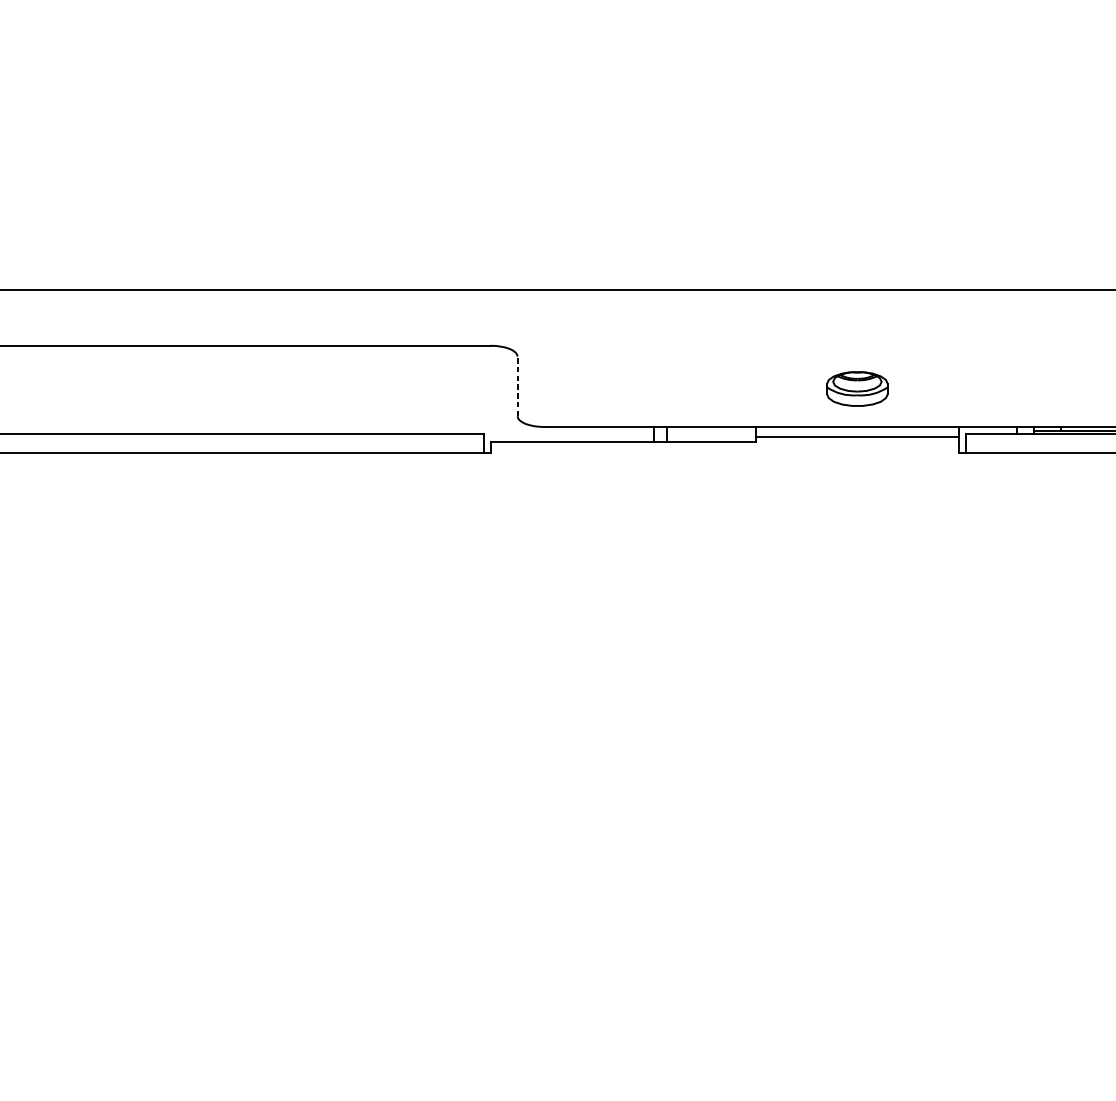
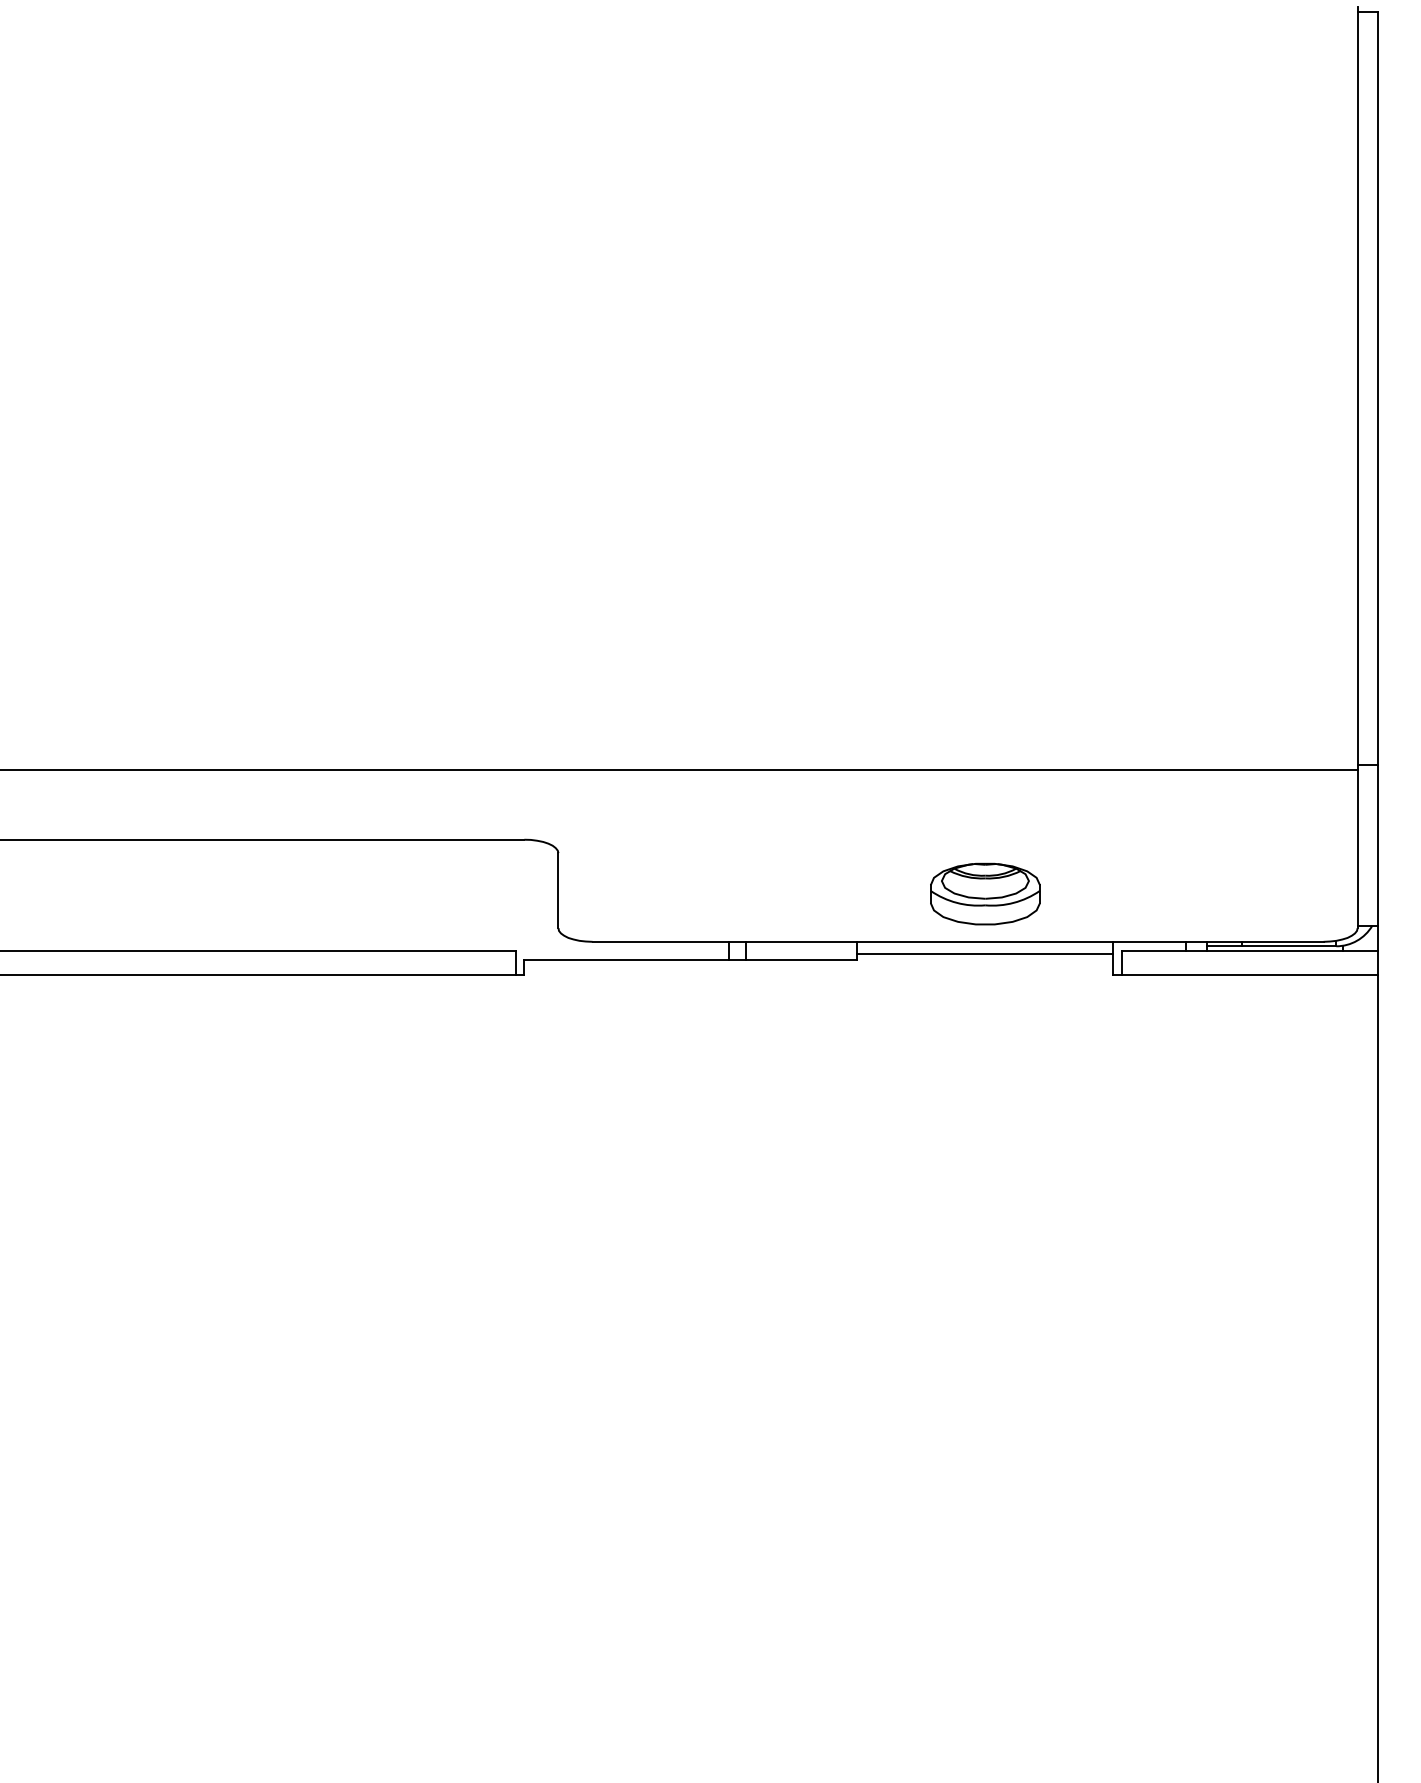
line: (517, 386) -> (558, 890), dashed -> solid
part: (857, 388) -> (985, 893), size x1.43

